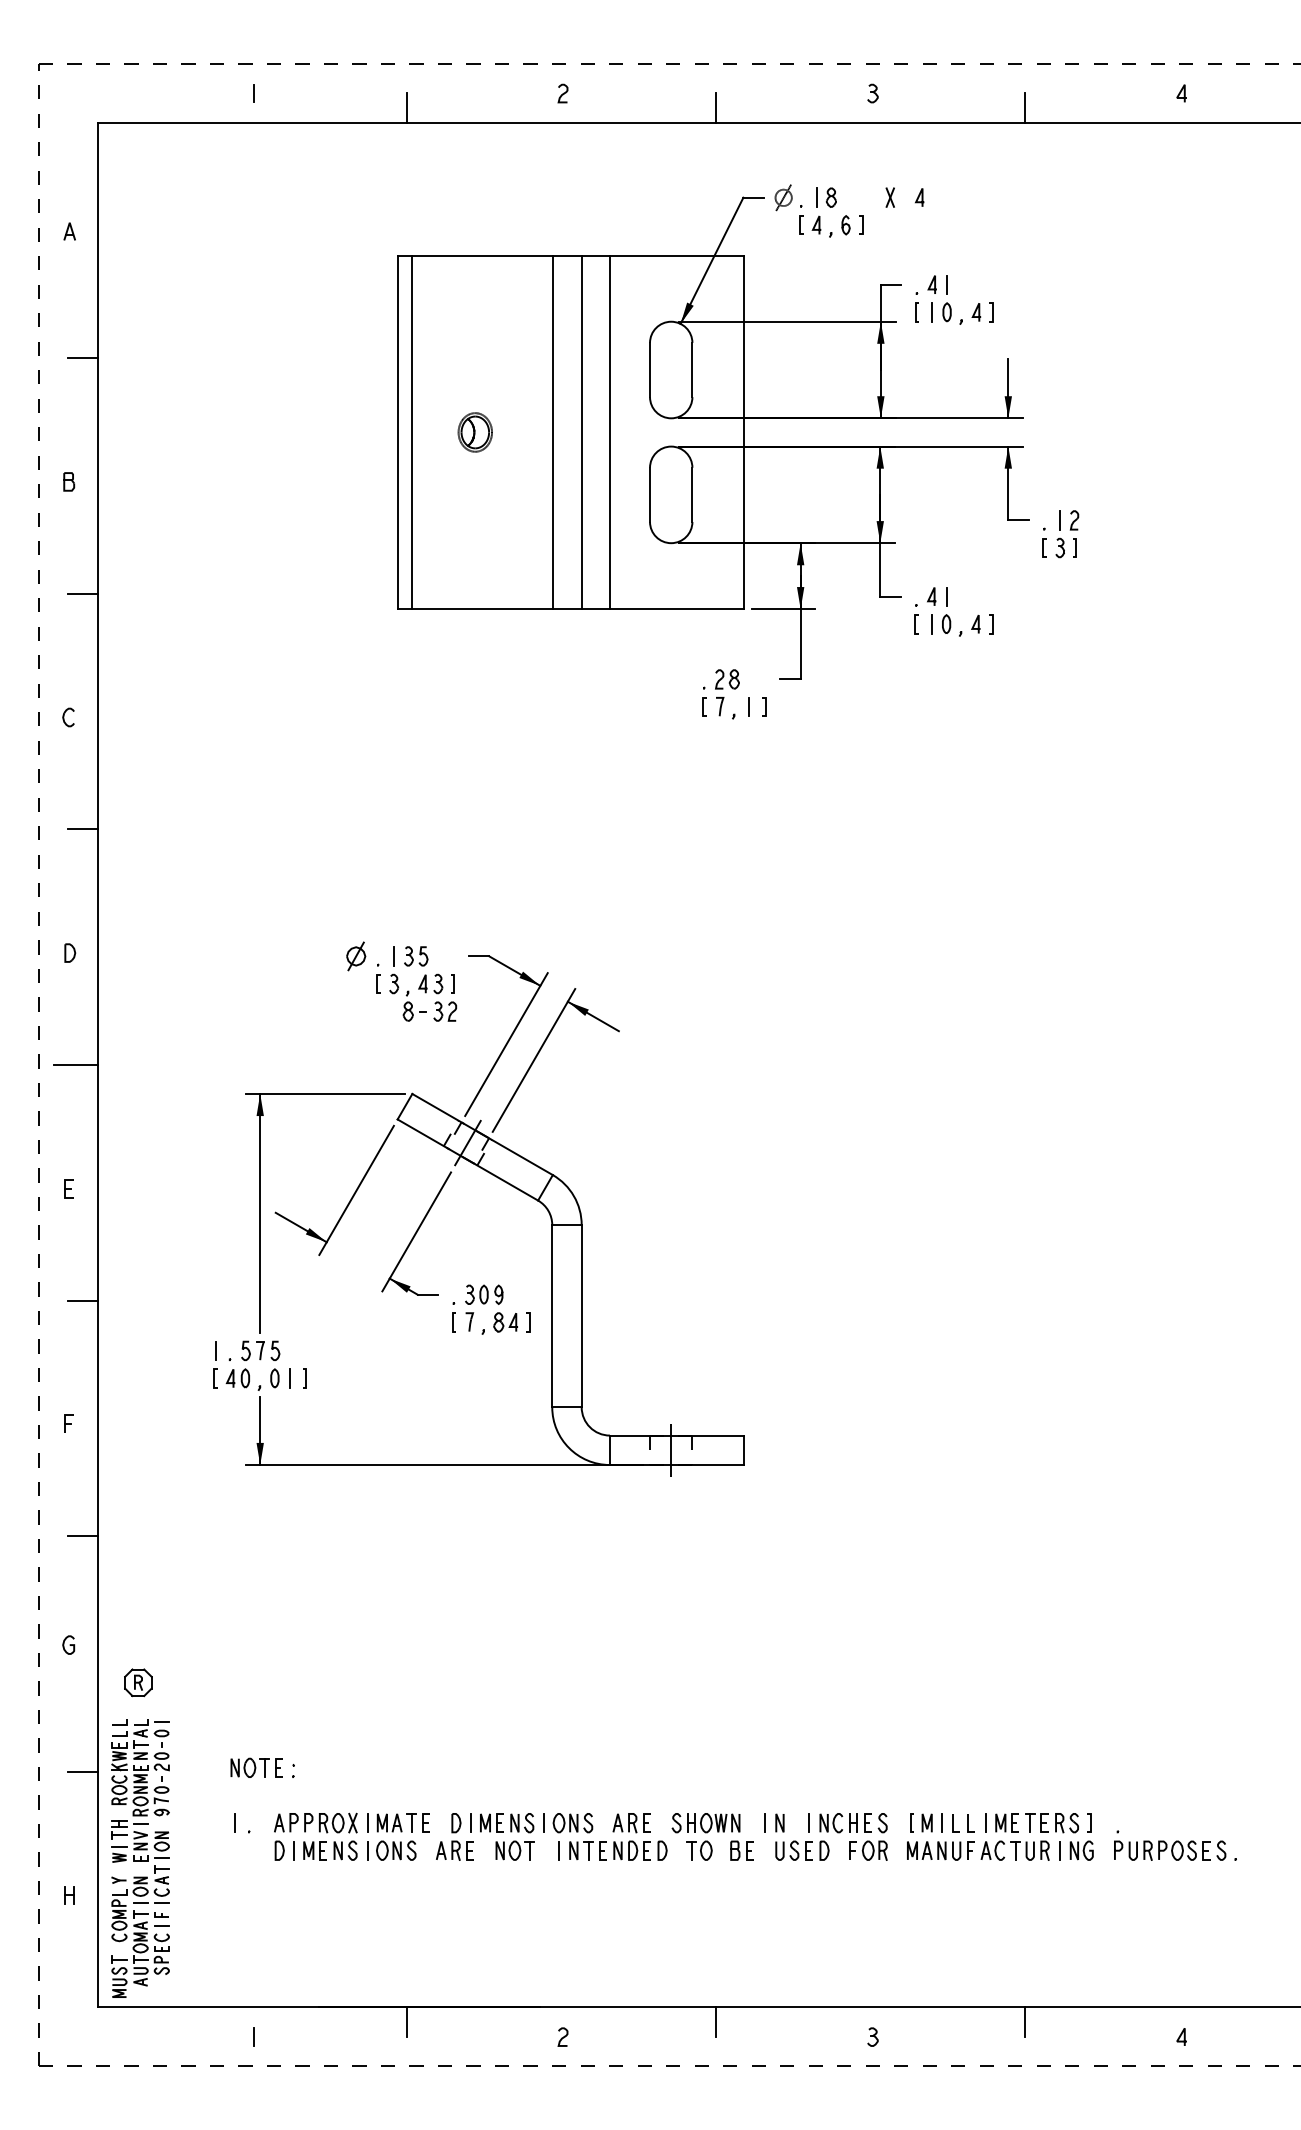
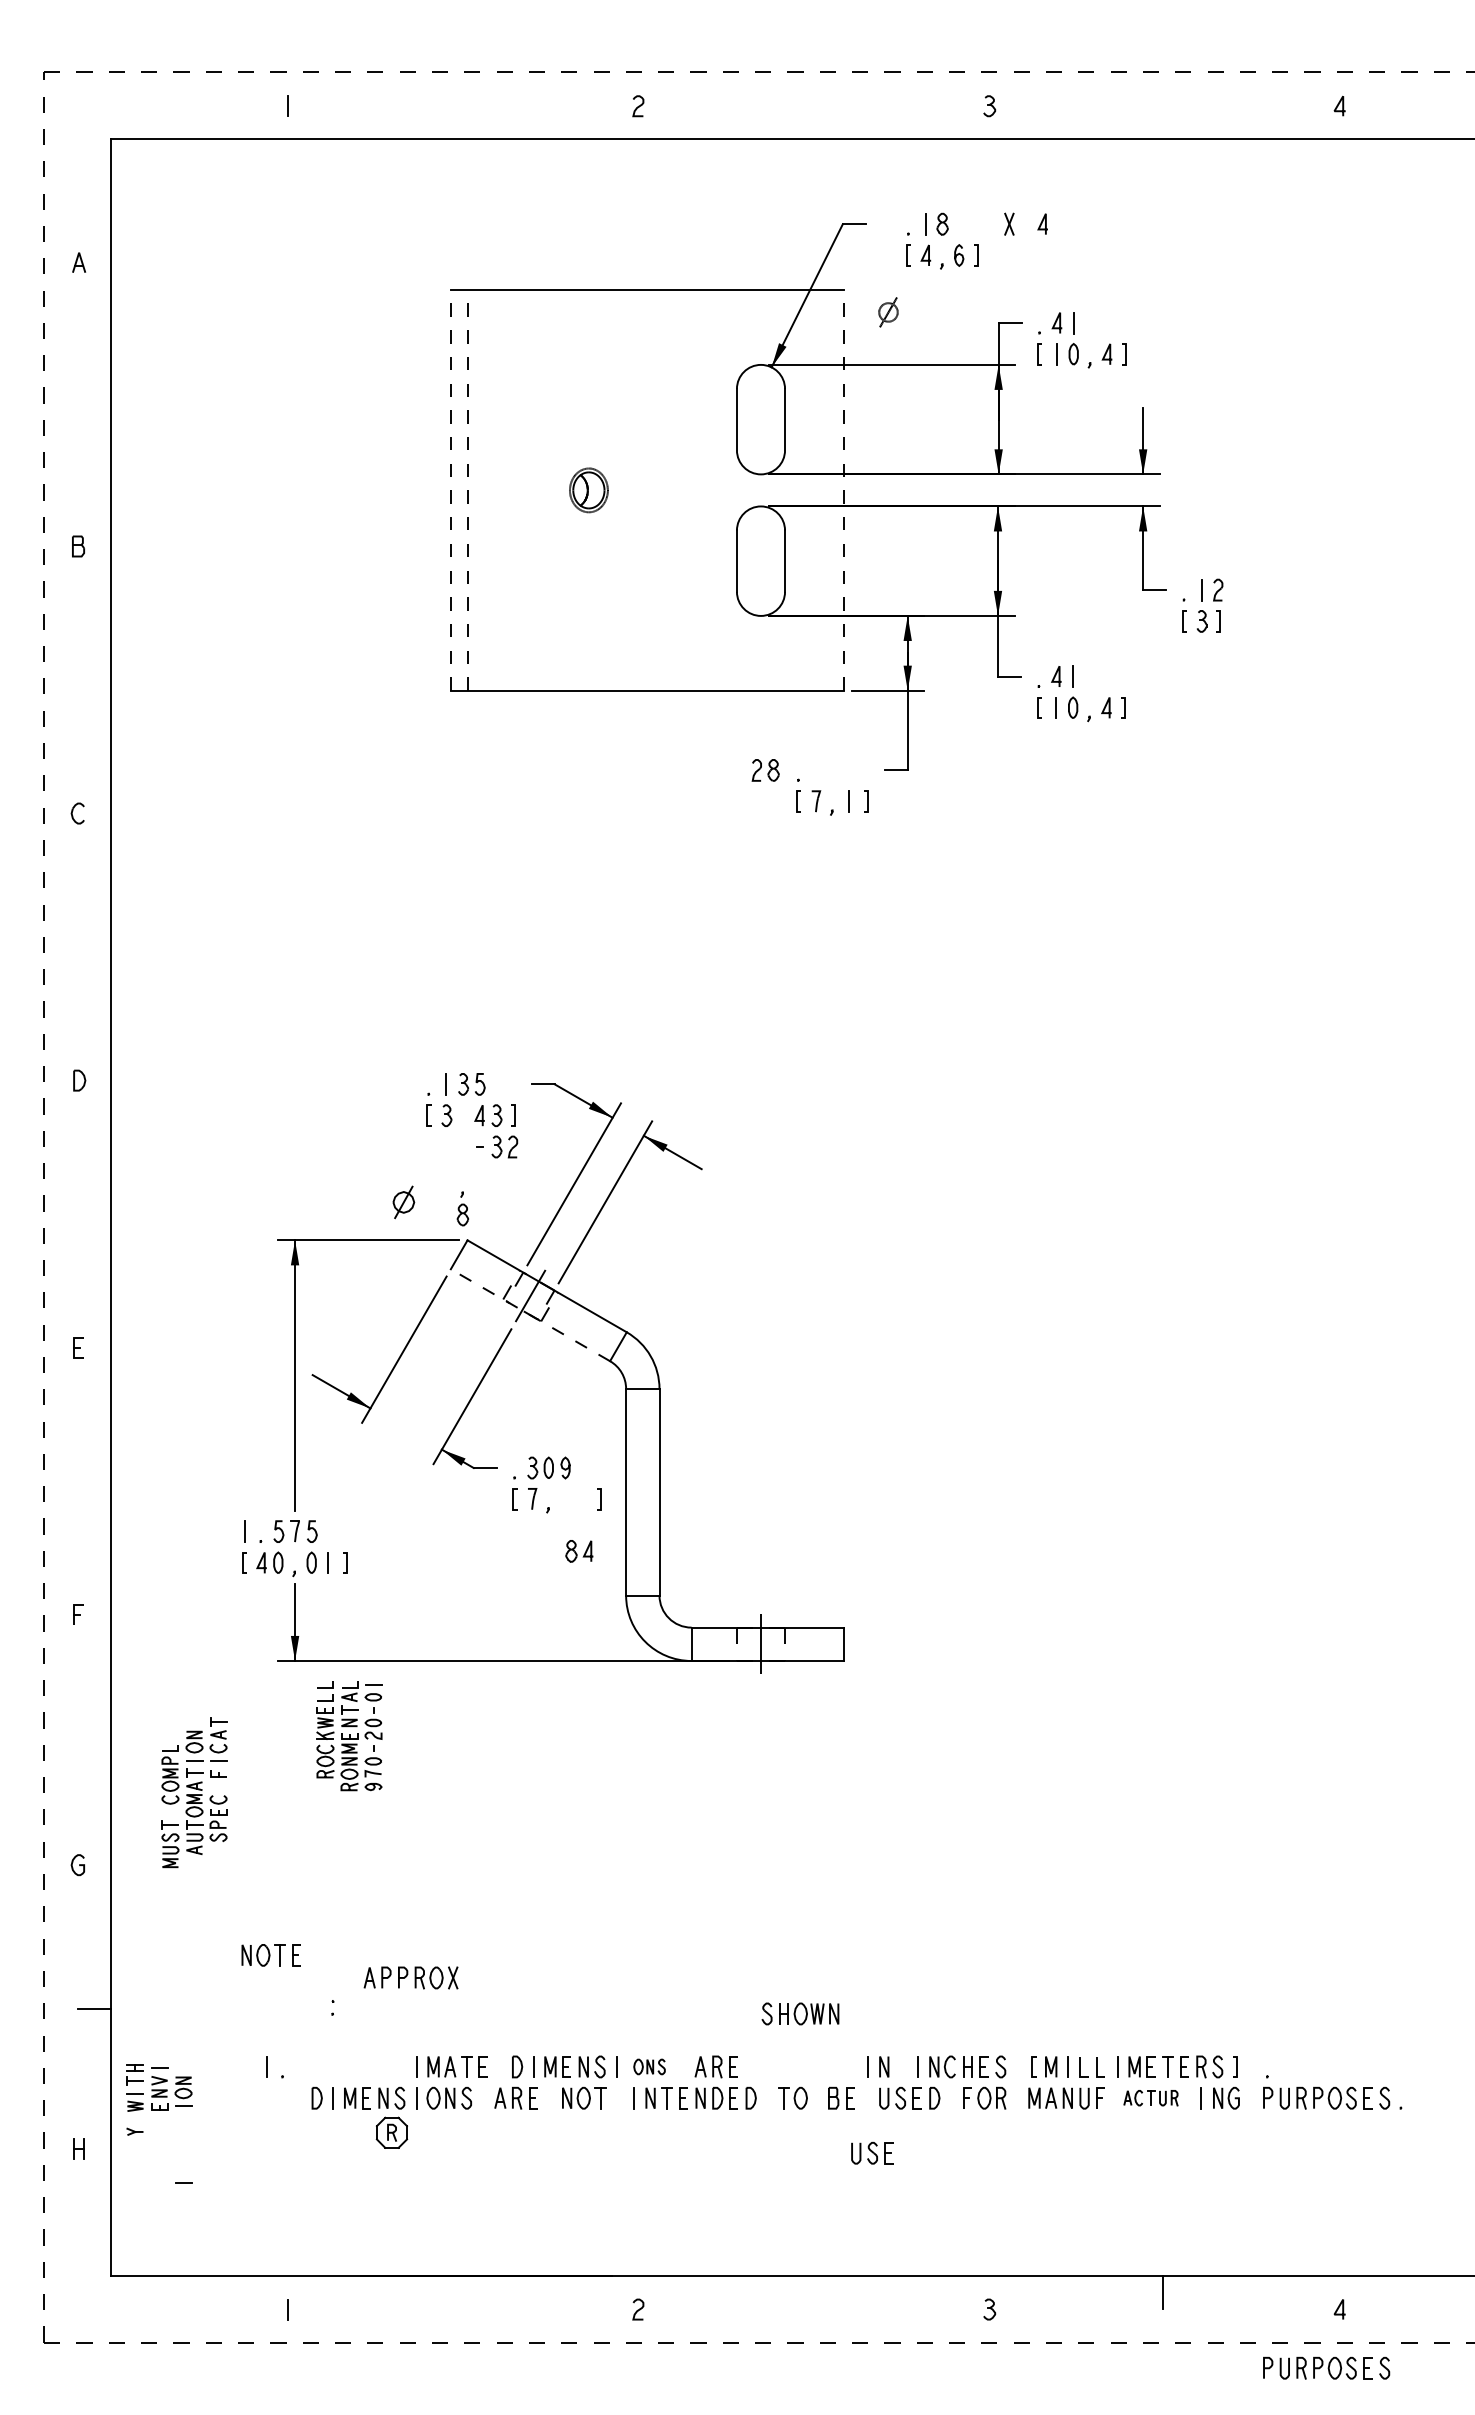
line: (407, 107) -> (461, 122), removed
line: (715, 107) -> (811, 122), removed
line: (1025, 107) -> (1162, 122), removed
part: (783, 197) -> (888, 312), moved
line: (82, 358) -> (93, 406), removed
line: (397, 431) -> (450, 489), solid -> dashed
line: (412, 431) -> (467, 489), solid -> dashed
line: (744, 431) -> (843, 489), solid -> dashed
part: (474, 432) -> (588, 490), moved
line: (552, 432) -> (626, 490), removed
line: (581, 432) -> (659, 490), removed
line: (609, 432) -> (691, 490), removed
line: (82, 593) -> (93, 673), removed
part: (727, 679) -> (765, 770), moved
line: (82, 829) -> (93, 940), removed
part: (355, 956) -> (403, 1202), moved
part: (407, 1005) -> (462, 1208), moved
line: (75, 1065) -> (85, 1207), removed
line: (467, 1160) -> (530, 1315), solid -> dashed
line: (82, 1300) -> (93, 1474), removed
part: (505, 1322) -> (579, 1551), moved
line: (82, 1536) -> (93, 1741), removed
part: (137, 1682) -> (391, 2132), moved
part: (140, 1768) -> (349, 1736), moved
part: (256, 1768) -> (270, 1955), moved
part: (315, 1822) -> (410, 1977), moved
part: (572, 1822) -> (649, 2066), size x0.7
part: (706, 1822) -> (800, 2013), moved
part: (1014, 1850) -> (1150, 2097), size x0.7
part: (769, 1898) -> (872, 2152), added
part: (140, 1931) -> (194, 1792), moved
line: (407, 2022) -> (461, 2292), removed
line: (715, 2022) -> (811, 2292), removed
part: (1170, 2088) -> (1326, 2367), added

